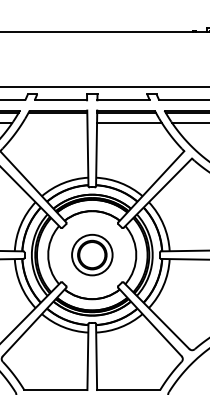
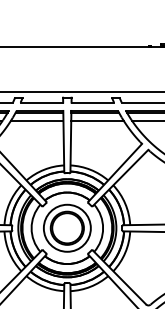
line: (54, 123) -> (36, 121), added
part: (92, 254) -> (67, 227), size x1.43

